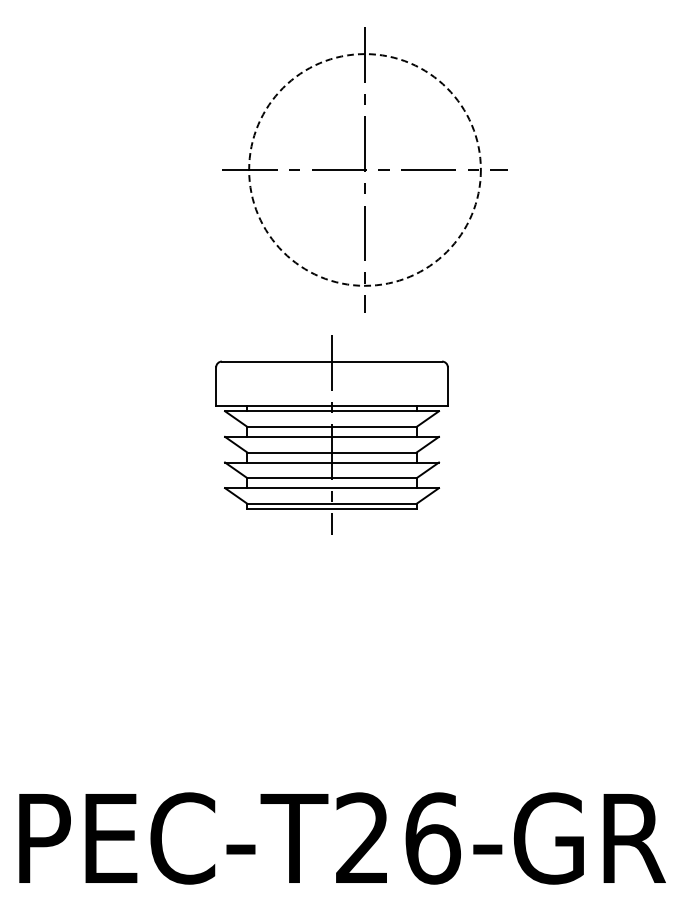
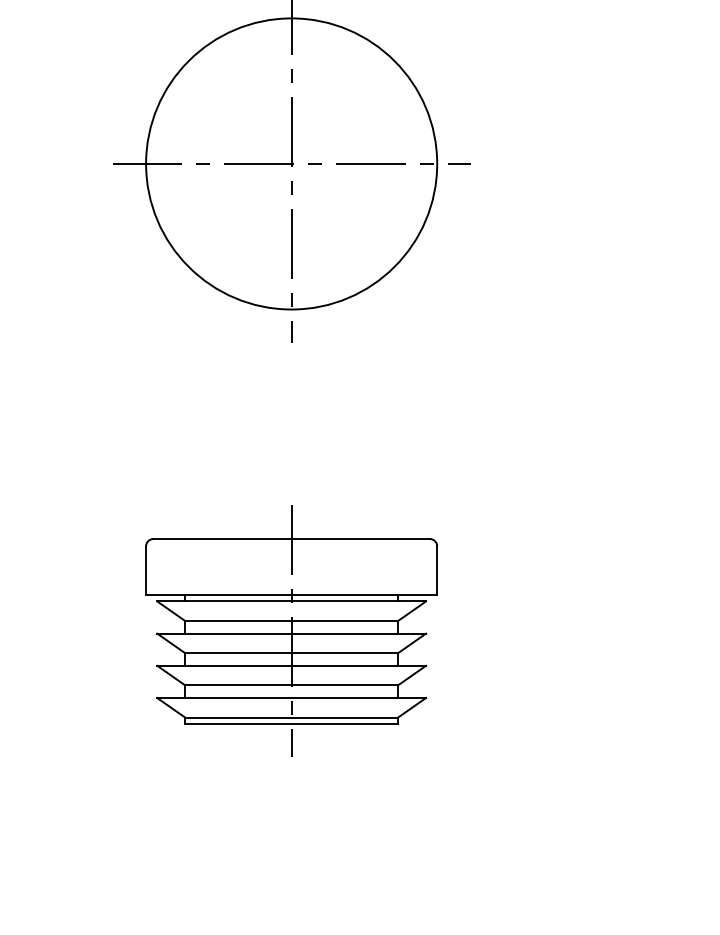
circle: (364, 169) -> (290, 163), dashed -> solid
part: (331, 434) -> (290, 630), moved

